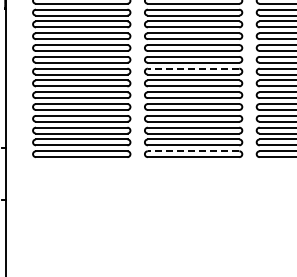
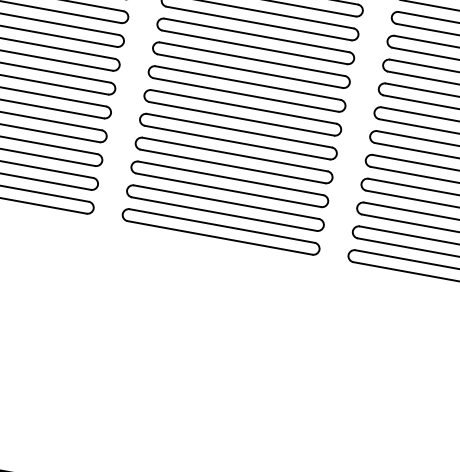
line: (193, 68) -> (252, 58), dashed -> solid
line: (193, 151) -> (221, 226), dashed -> solid

